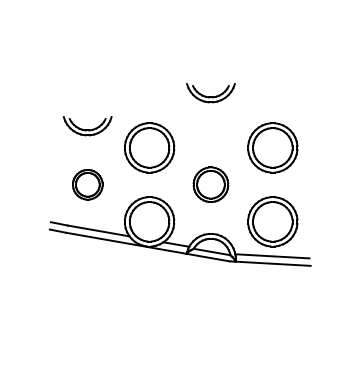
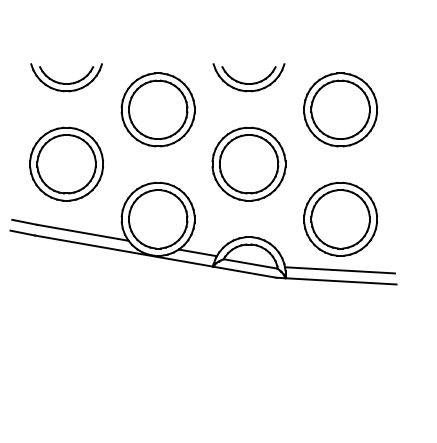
part: (210, 93) -> (248, 78), moved
part: (87, 184) -> (66, 164), size x1.67
part: (210, 184) -> (248, 164), size x1.43

